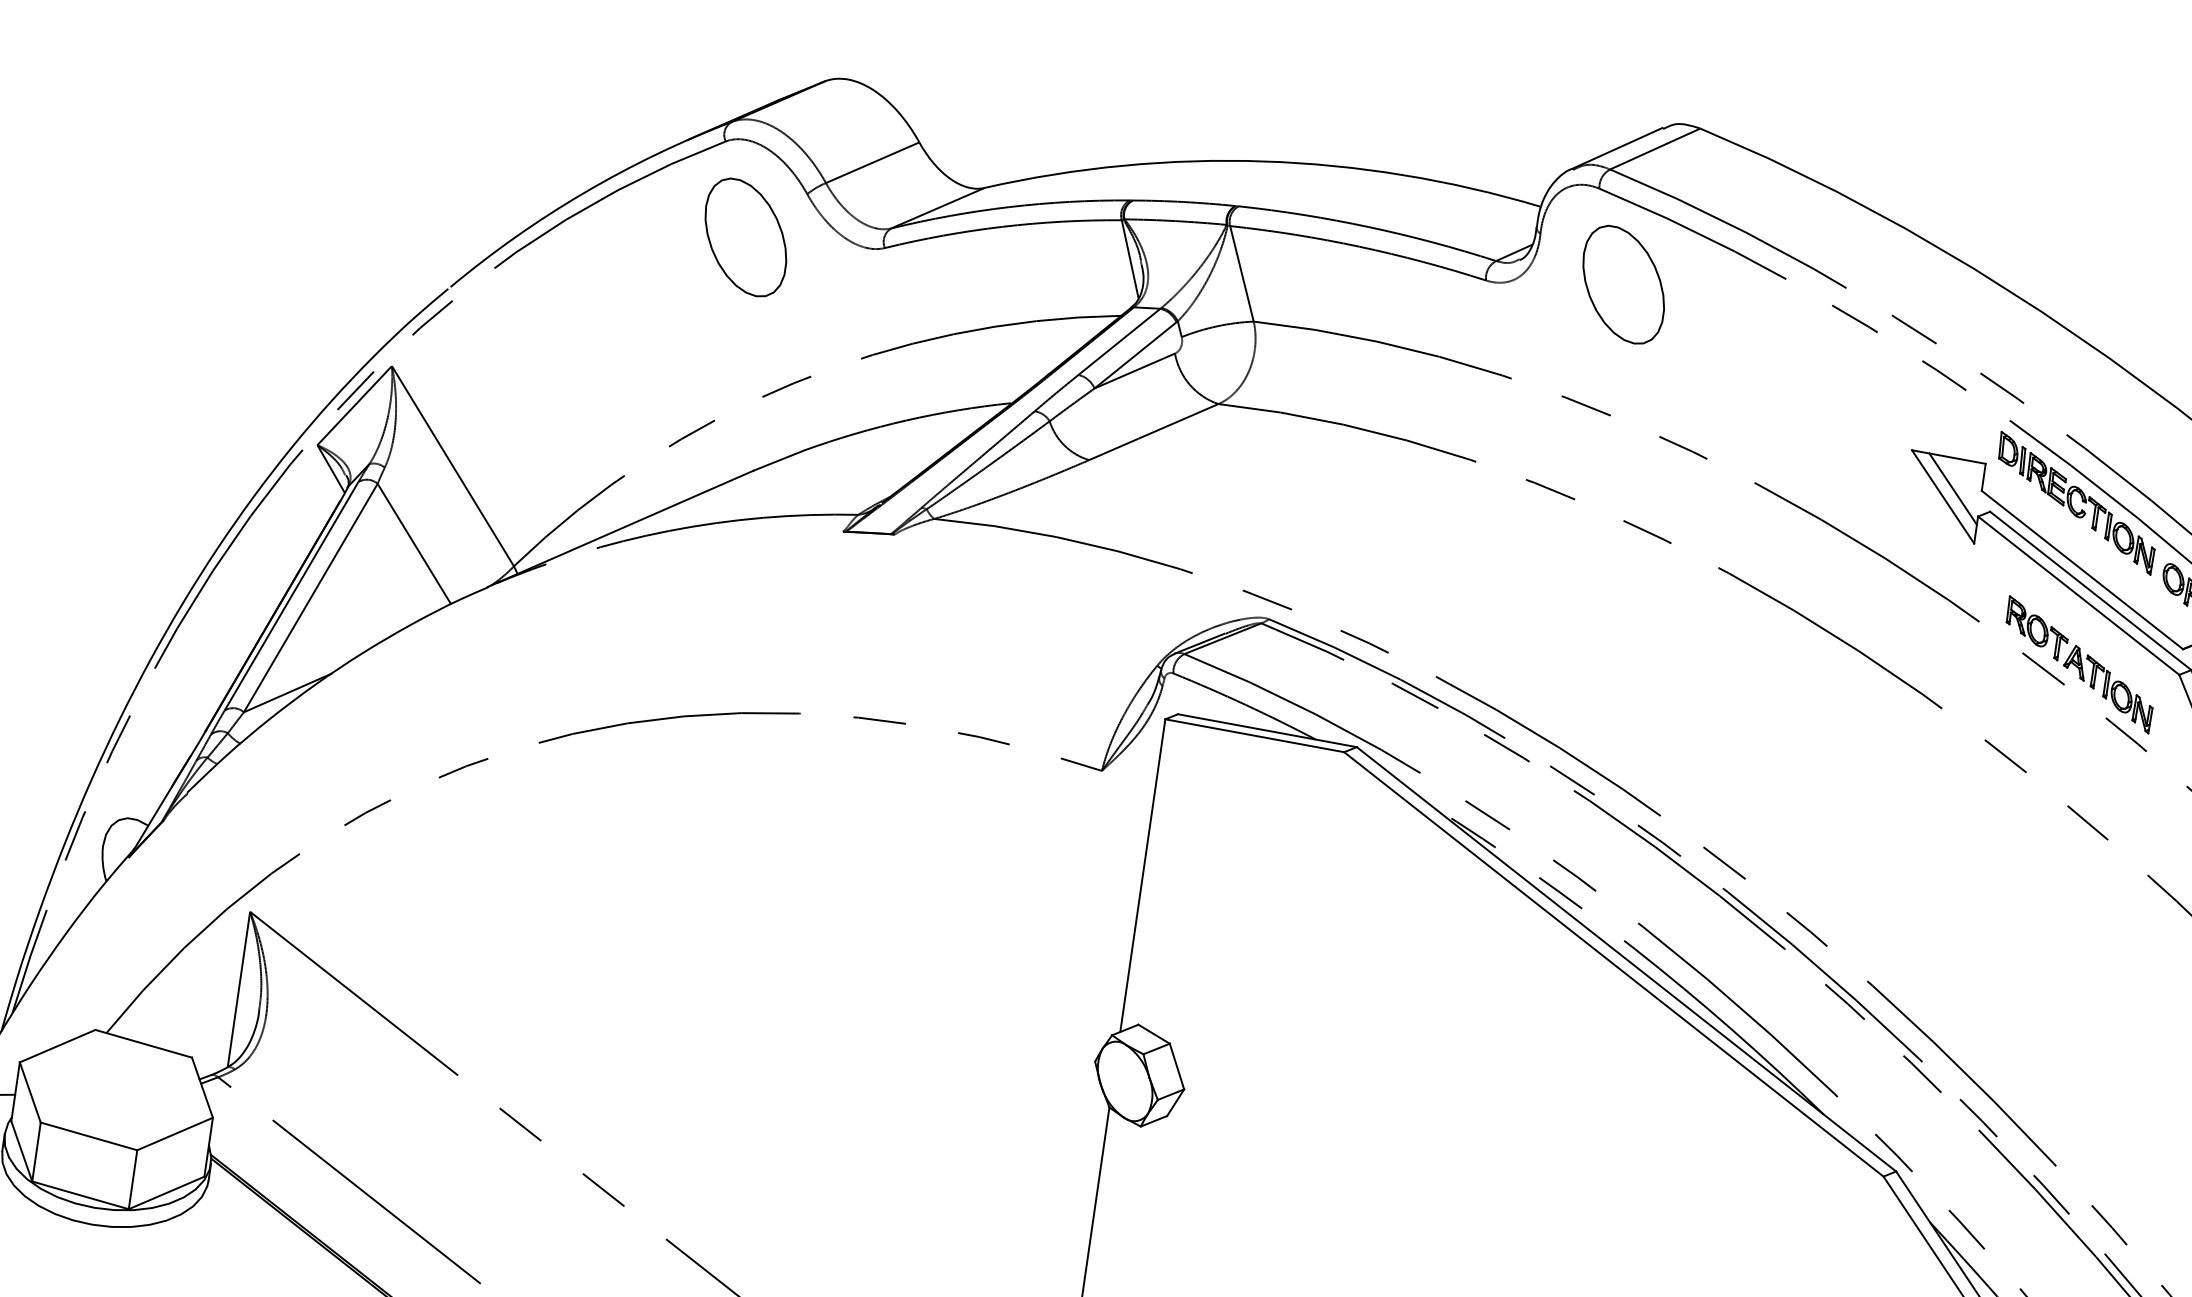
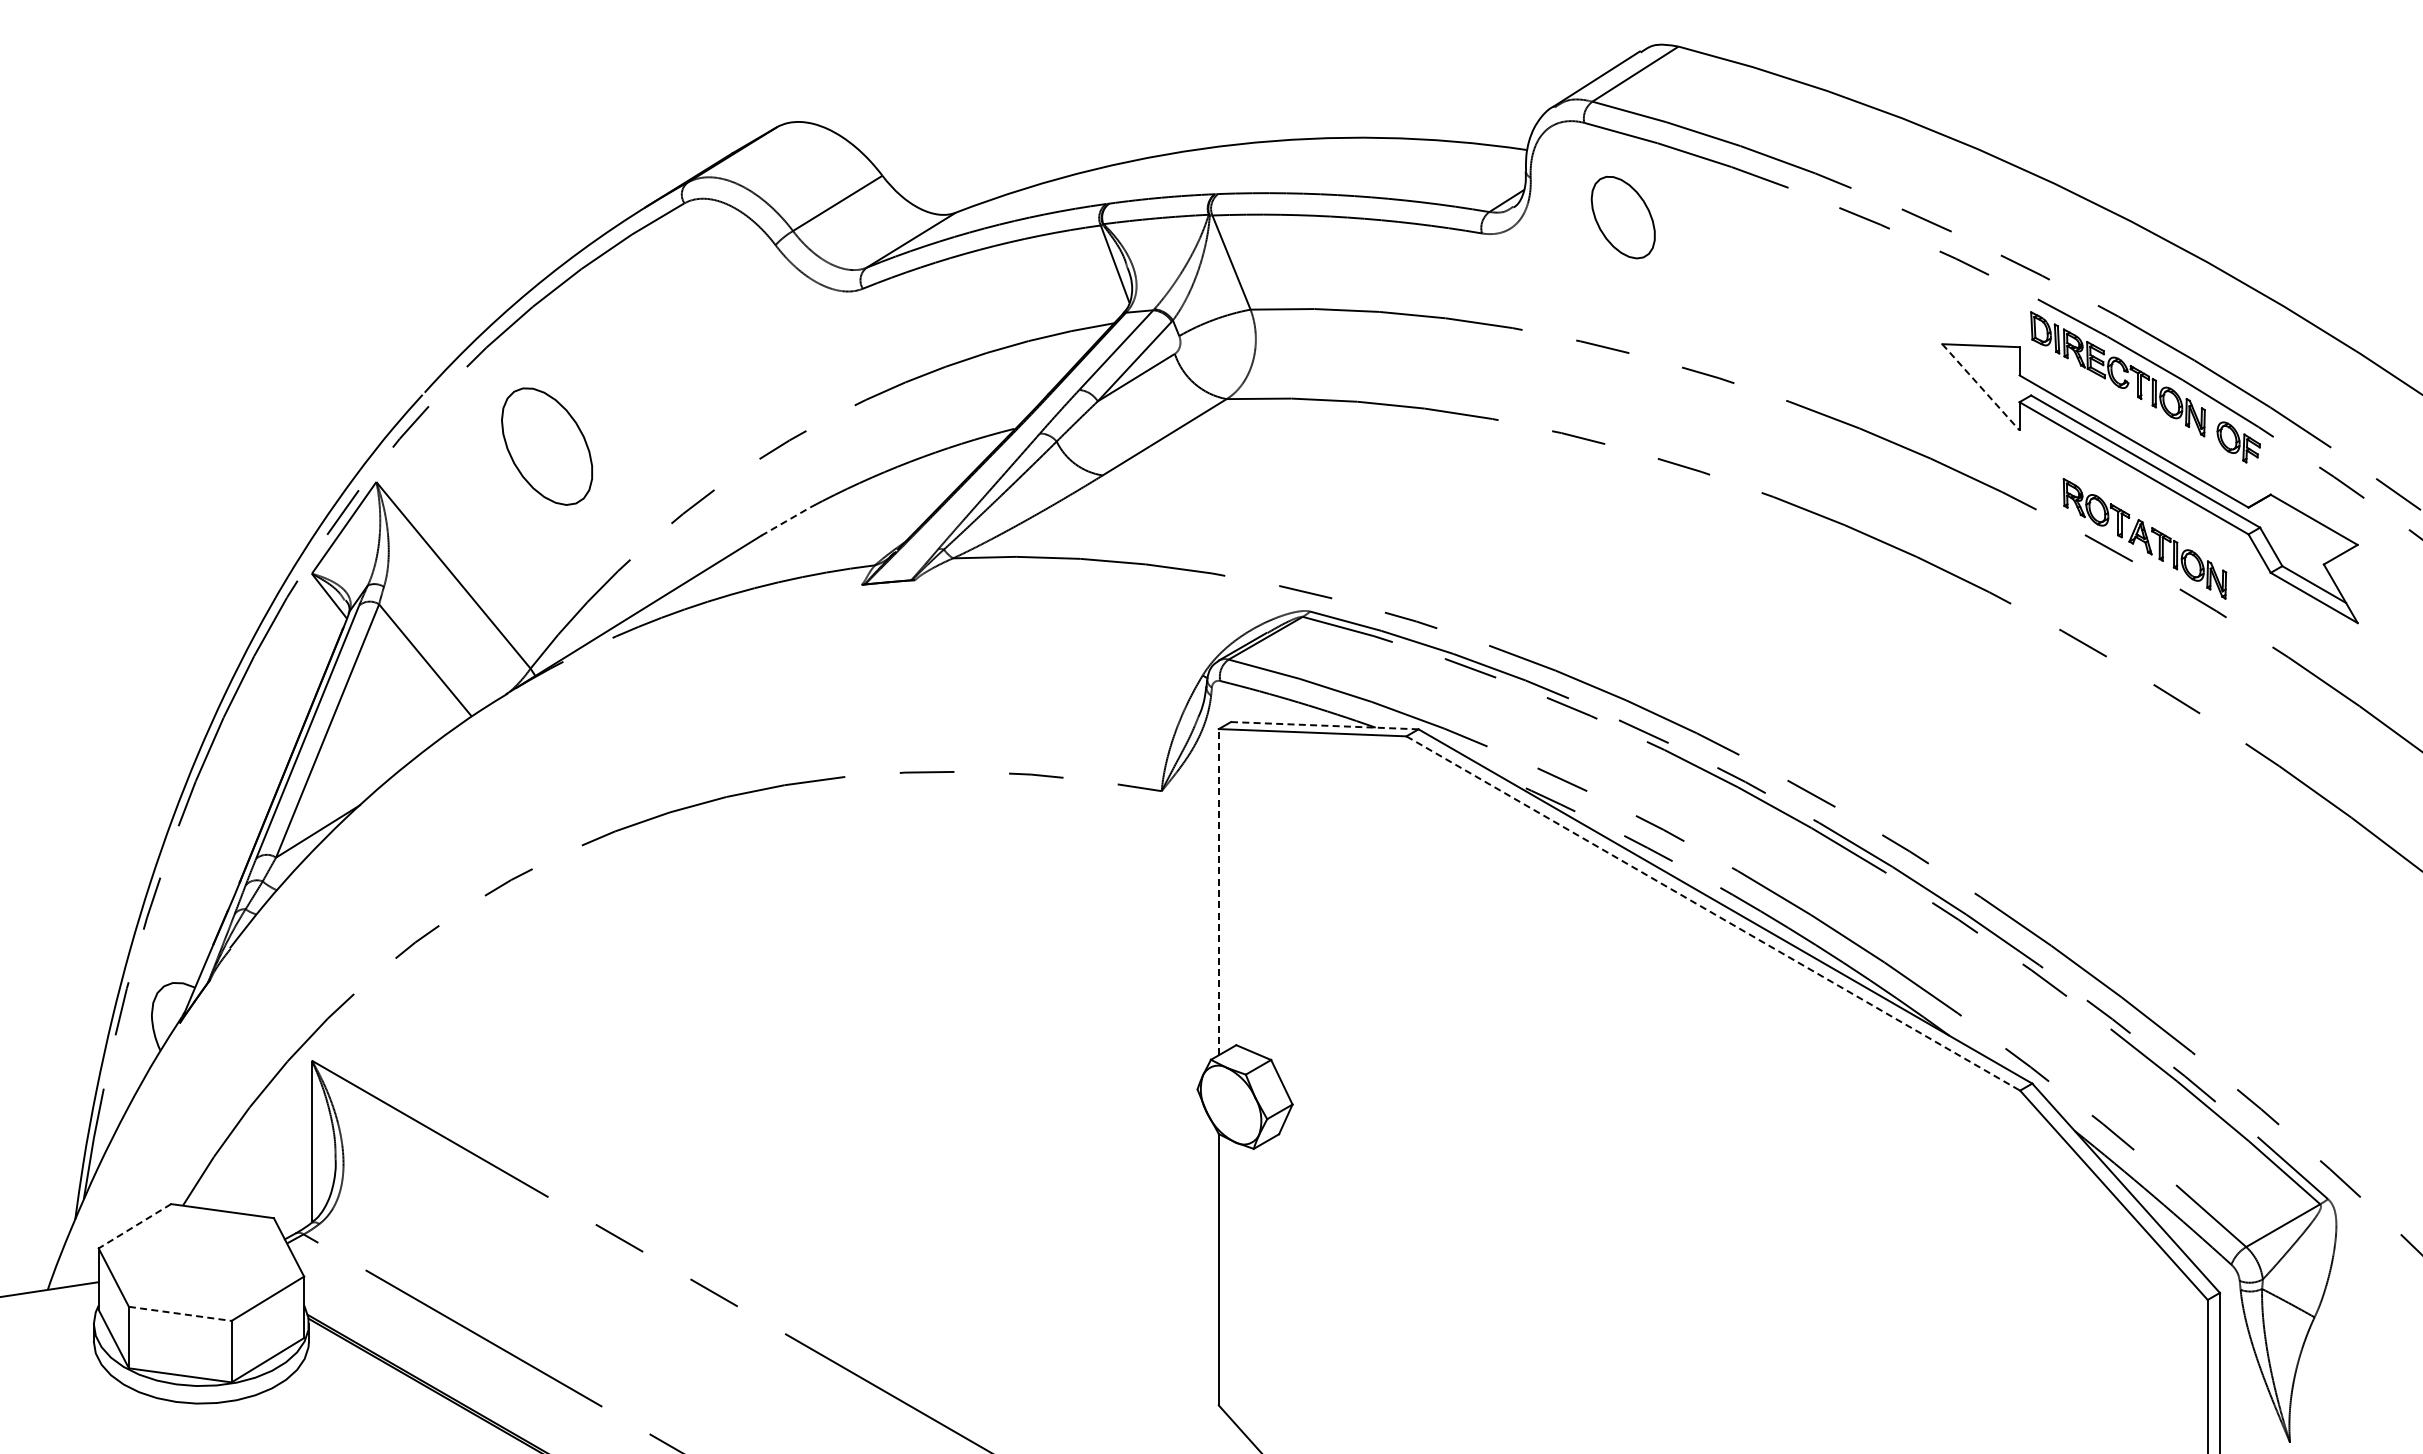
part: (746, 237) -> (547, 446), moved
part: (1623, 284) -> (1623, 217), size x0.7
line: (779, 460) -> (786, 521), solid -> dashed
line: (1952, 488) -> (1989, 377), removed
line: (1942, 497) -> (1980, 387), solid -> dashed
line: (1267, 730) -> (1324, 725), solid -> dashed
line: (1142, 874) -> (1218, 891), solid -> dashed
line: (1614, 964) -> (1713, 913), solid -> dashed
line: (57, 1046) -> (134, 1226), solid -> dashed
line: (89, 1136) -> (180, 1313), solid -> dashed

